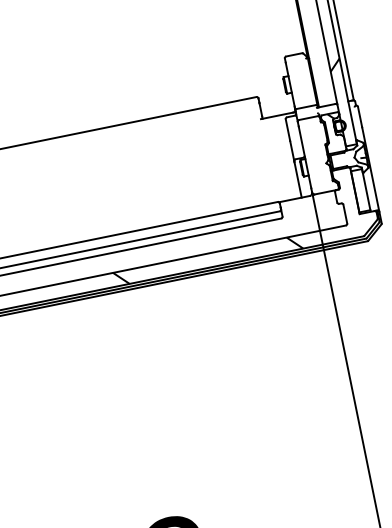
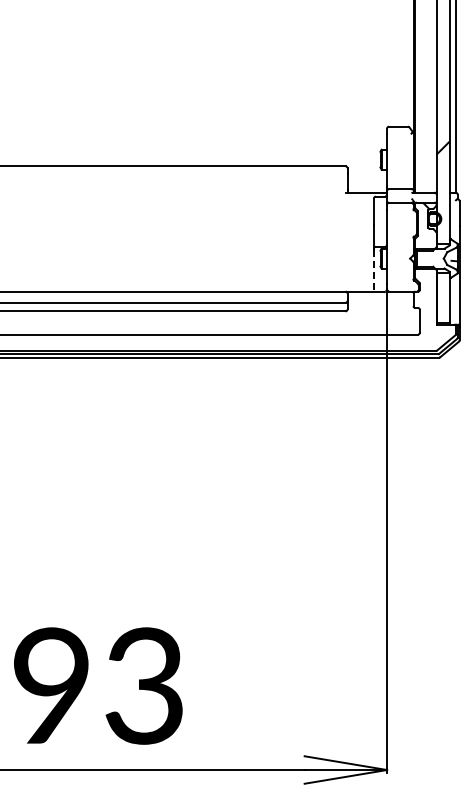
line: (297, 180) -> (373, 271), solid -> dashed
hatch: (207, 260) -> (251, 342), removed

